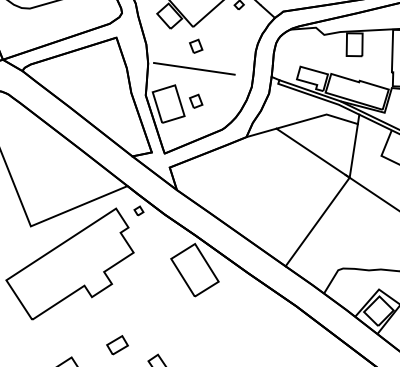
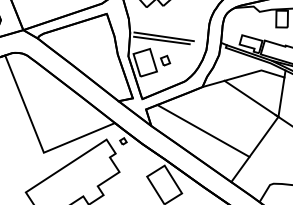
part: (196, 45) -> (165, 19), removed
line: (191, 73) -> (162, 40), added
line: (247, 196) -> (203, 130), added

